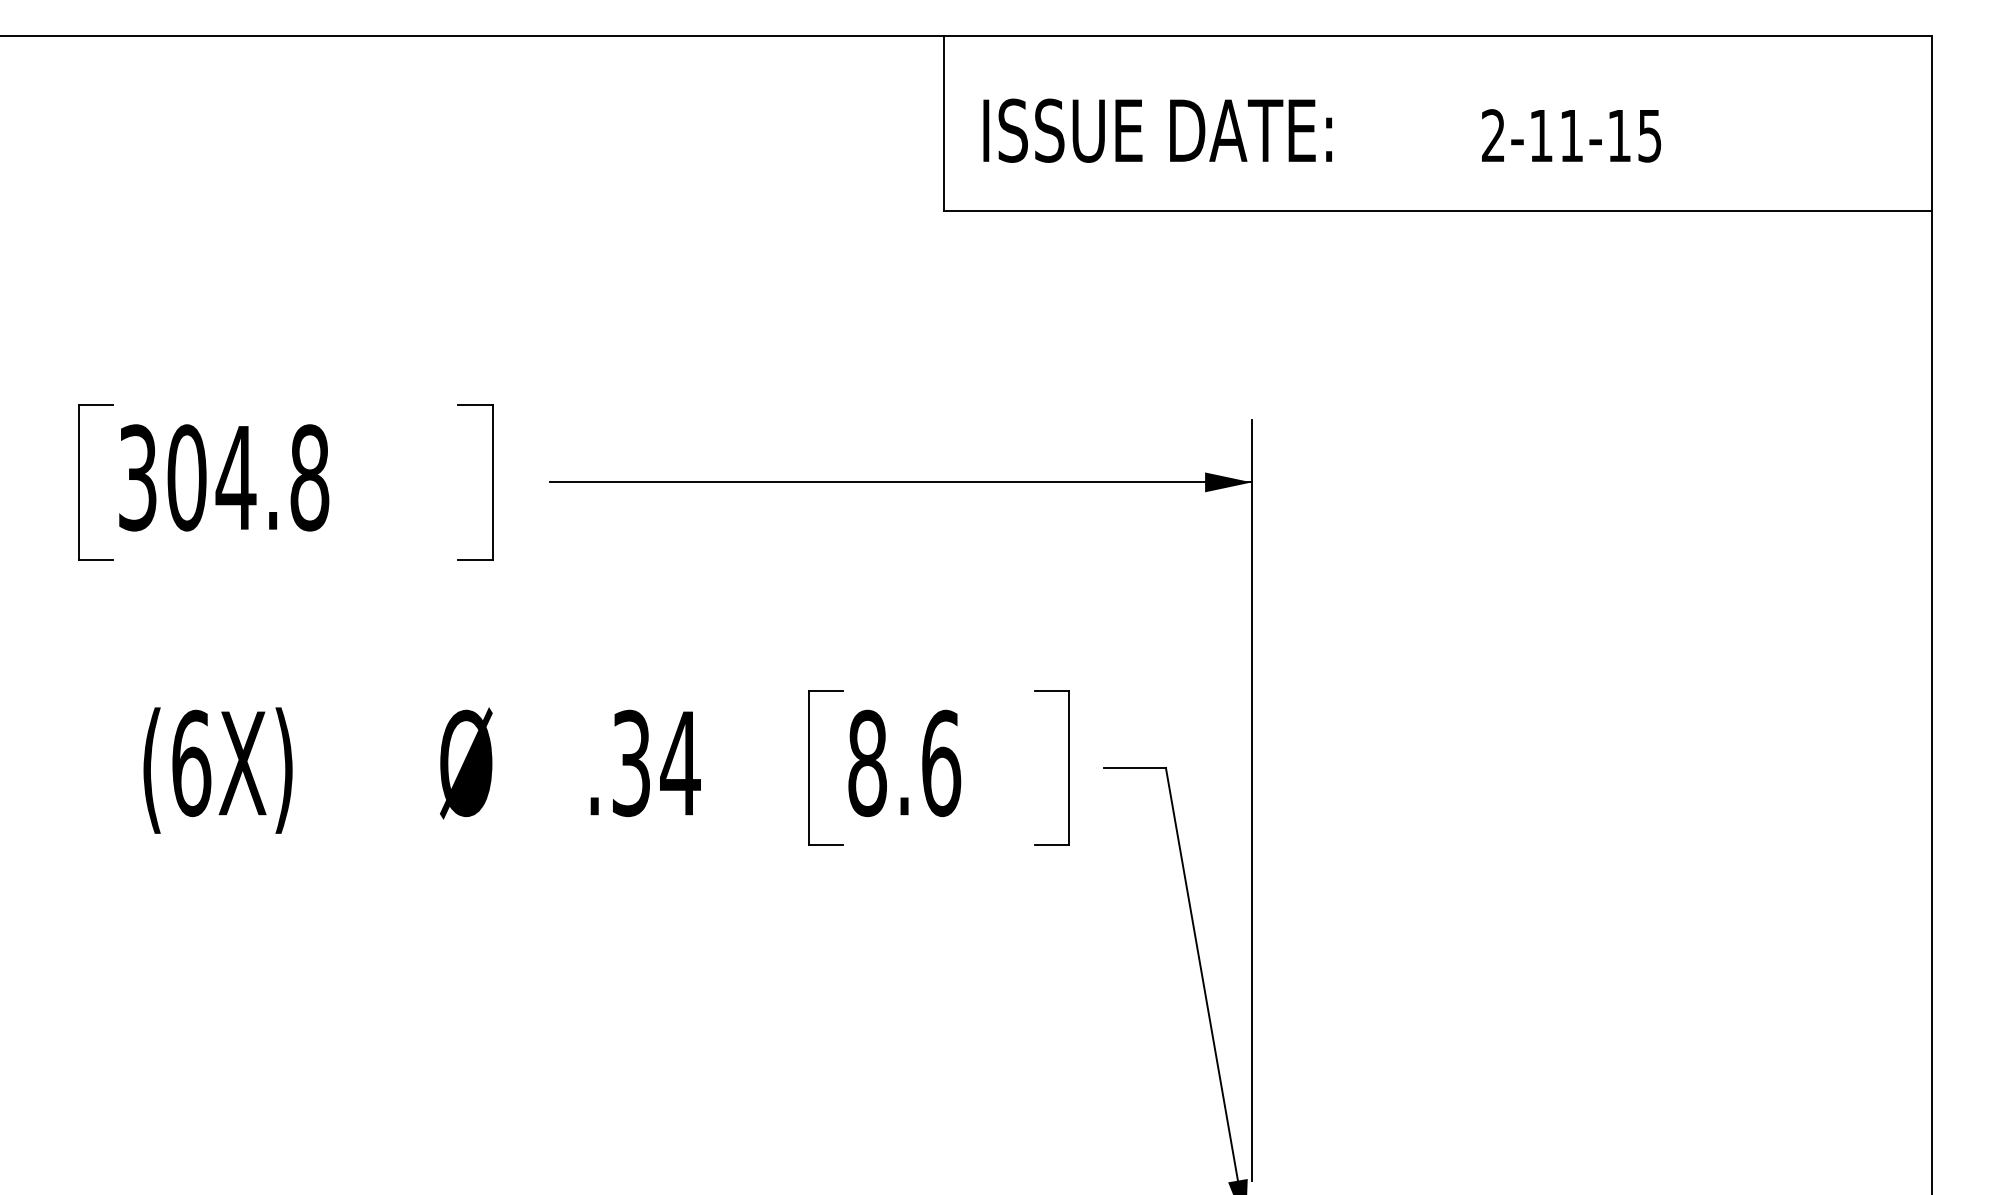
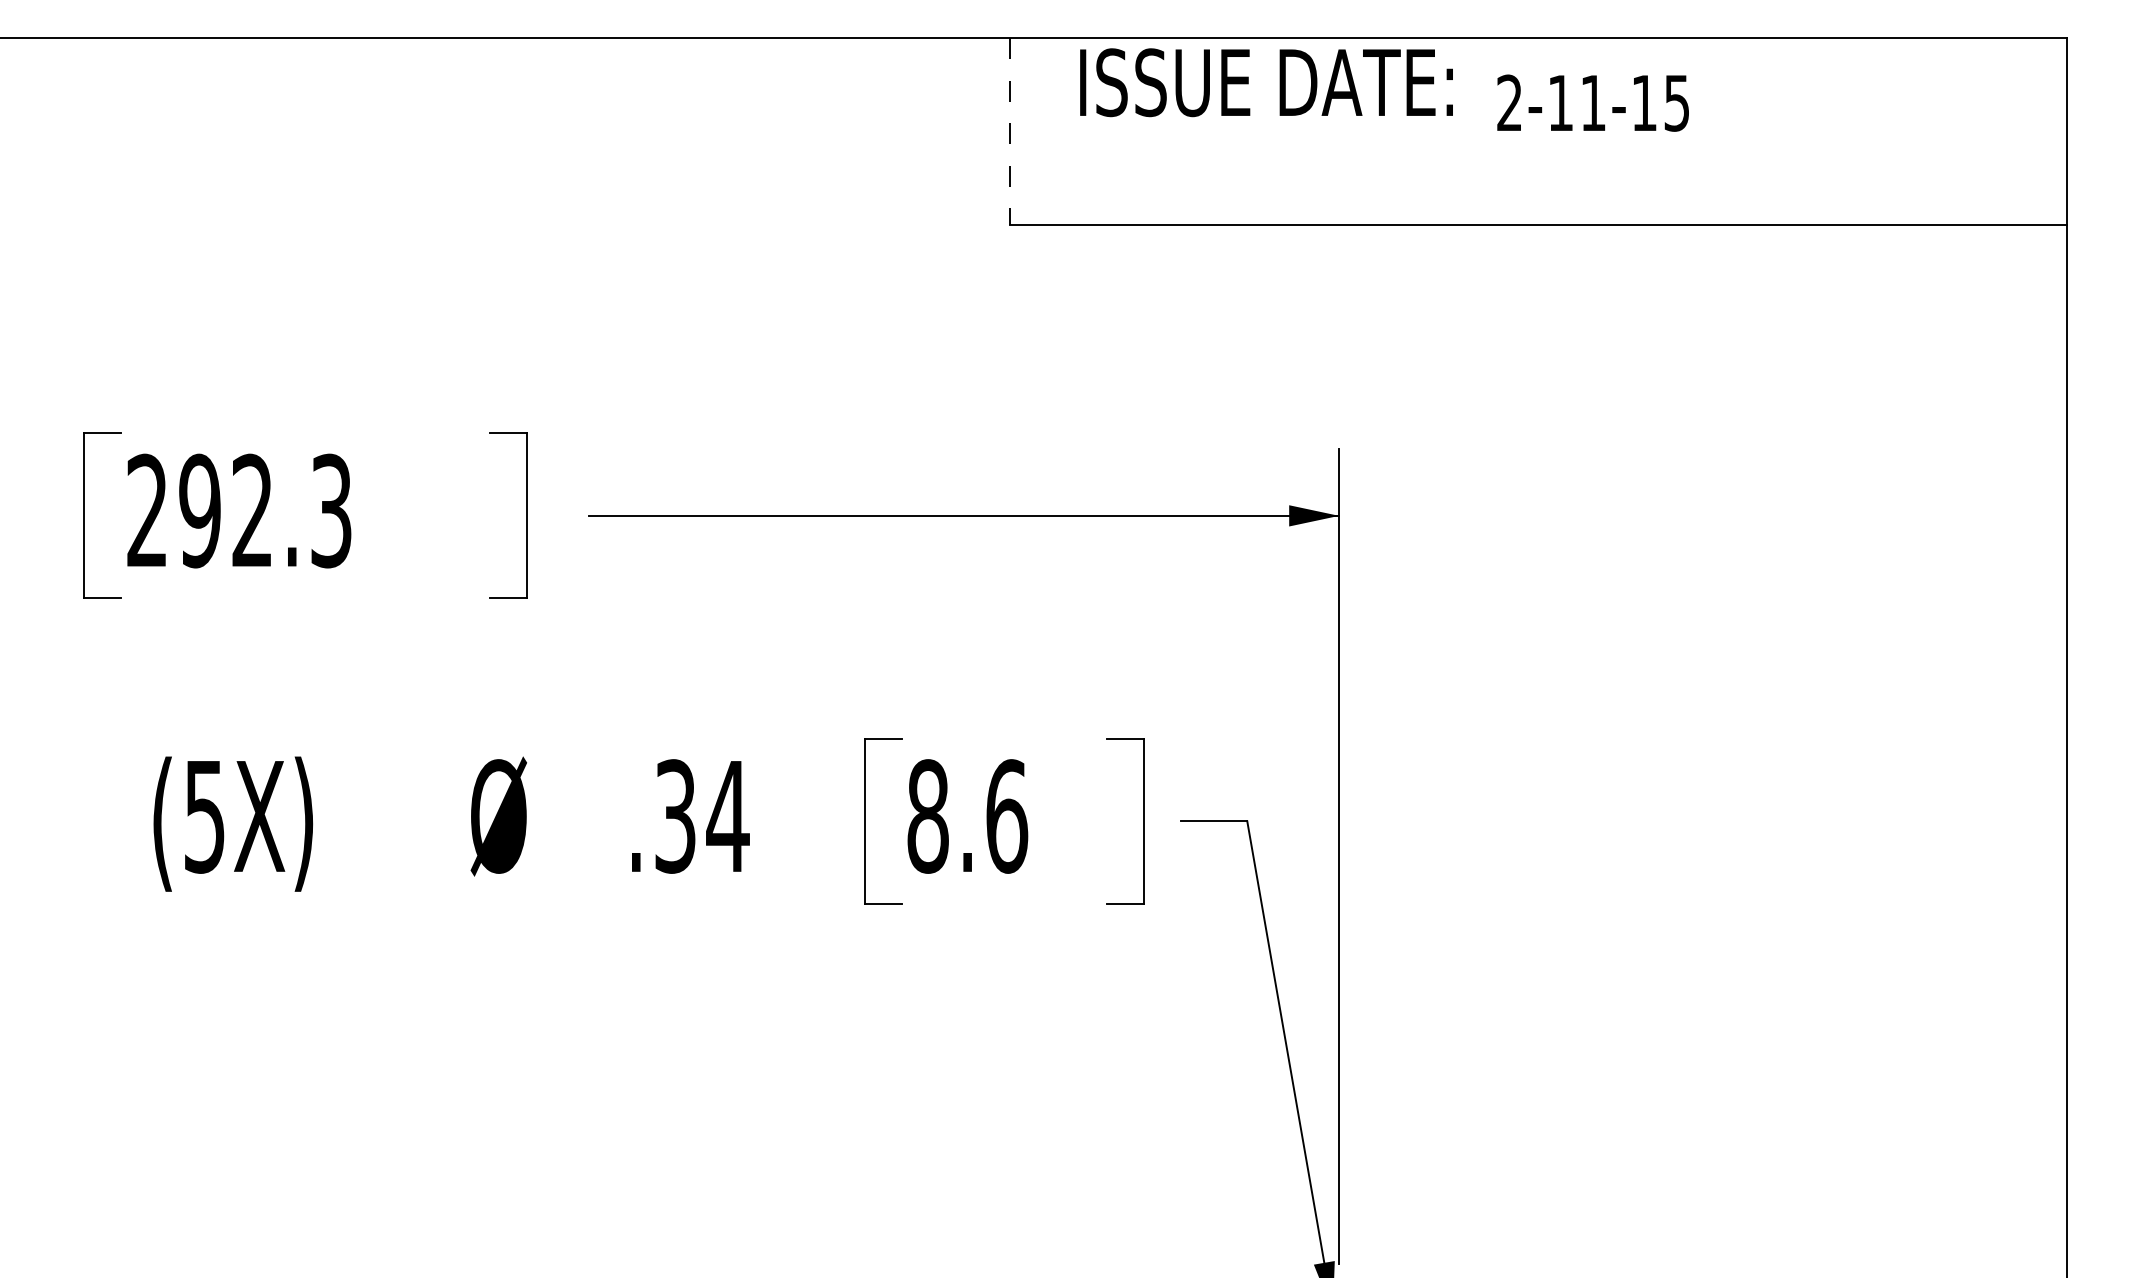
line: (944, 123) -> (1010, 131), solid -> dashed
text: (1157, 130) -> (1266, 82), moved
text: (1570, 135) -> (1592, 102), moved
text: (223, 477) -> (239, 510), 304.8 -> 292.3
text: (192, 763) -> (205, 816), (6X) -> (5X)

